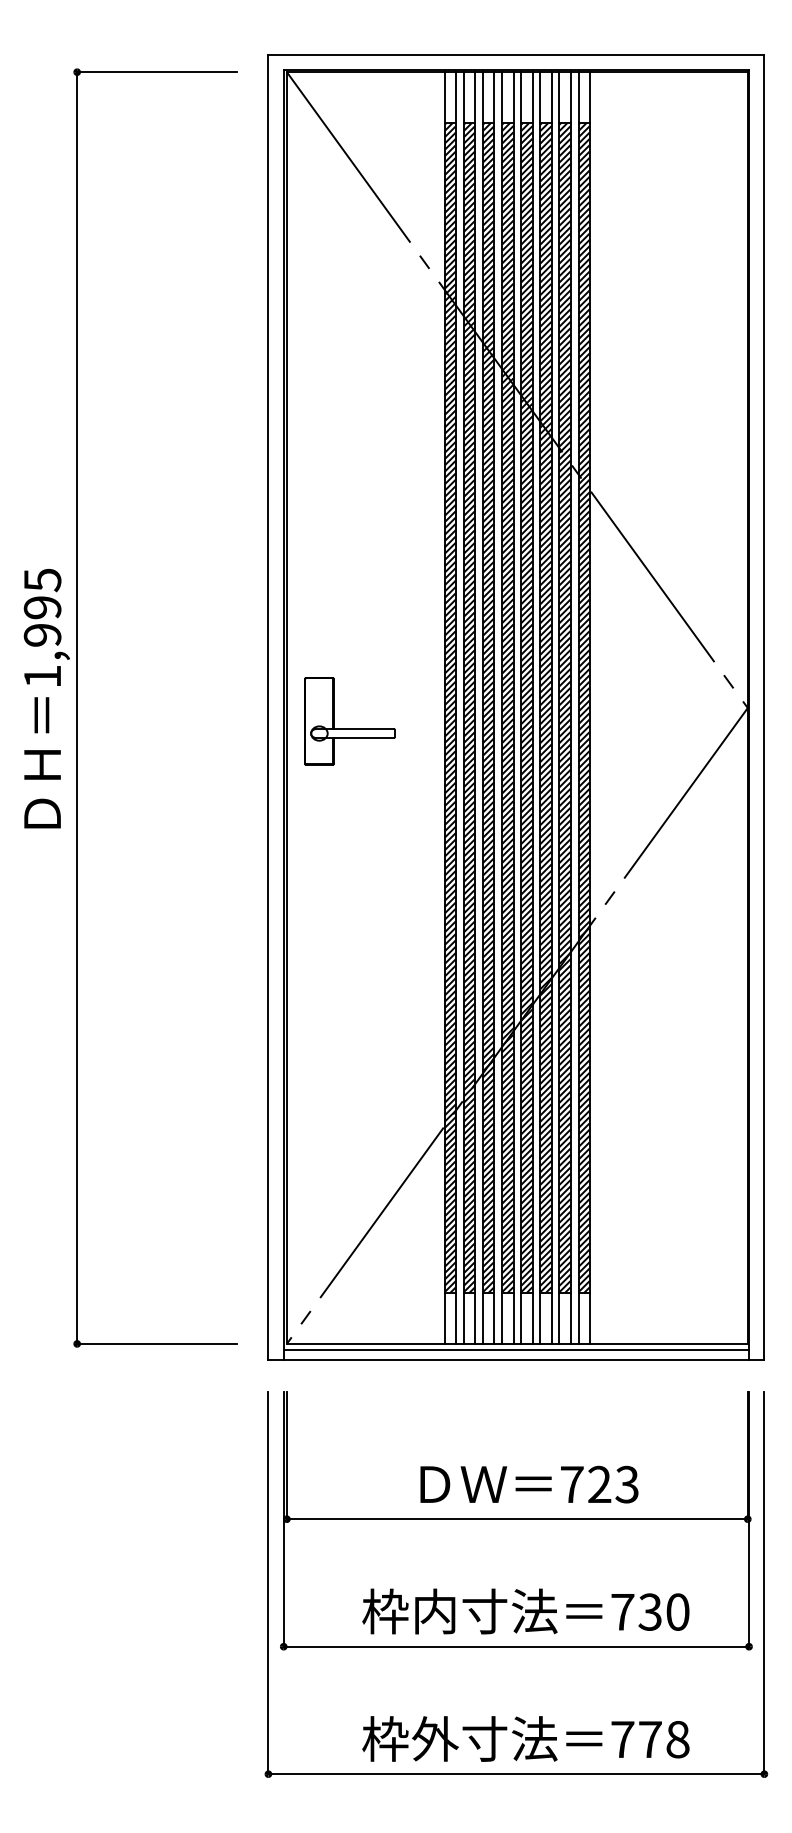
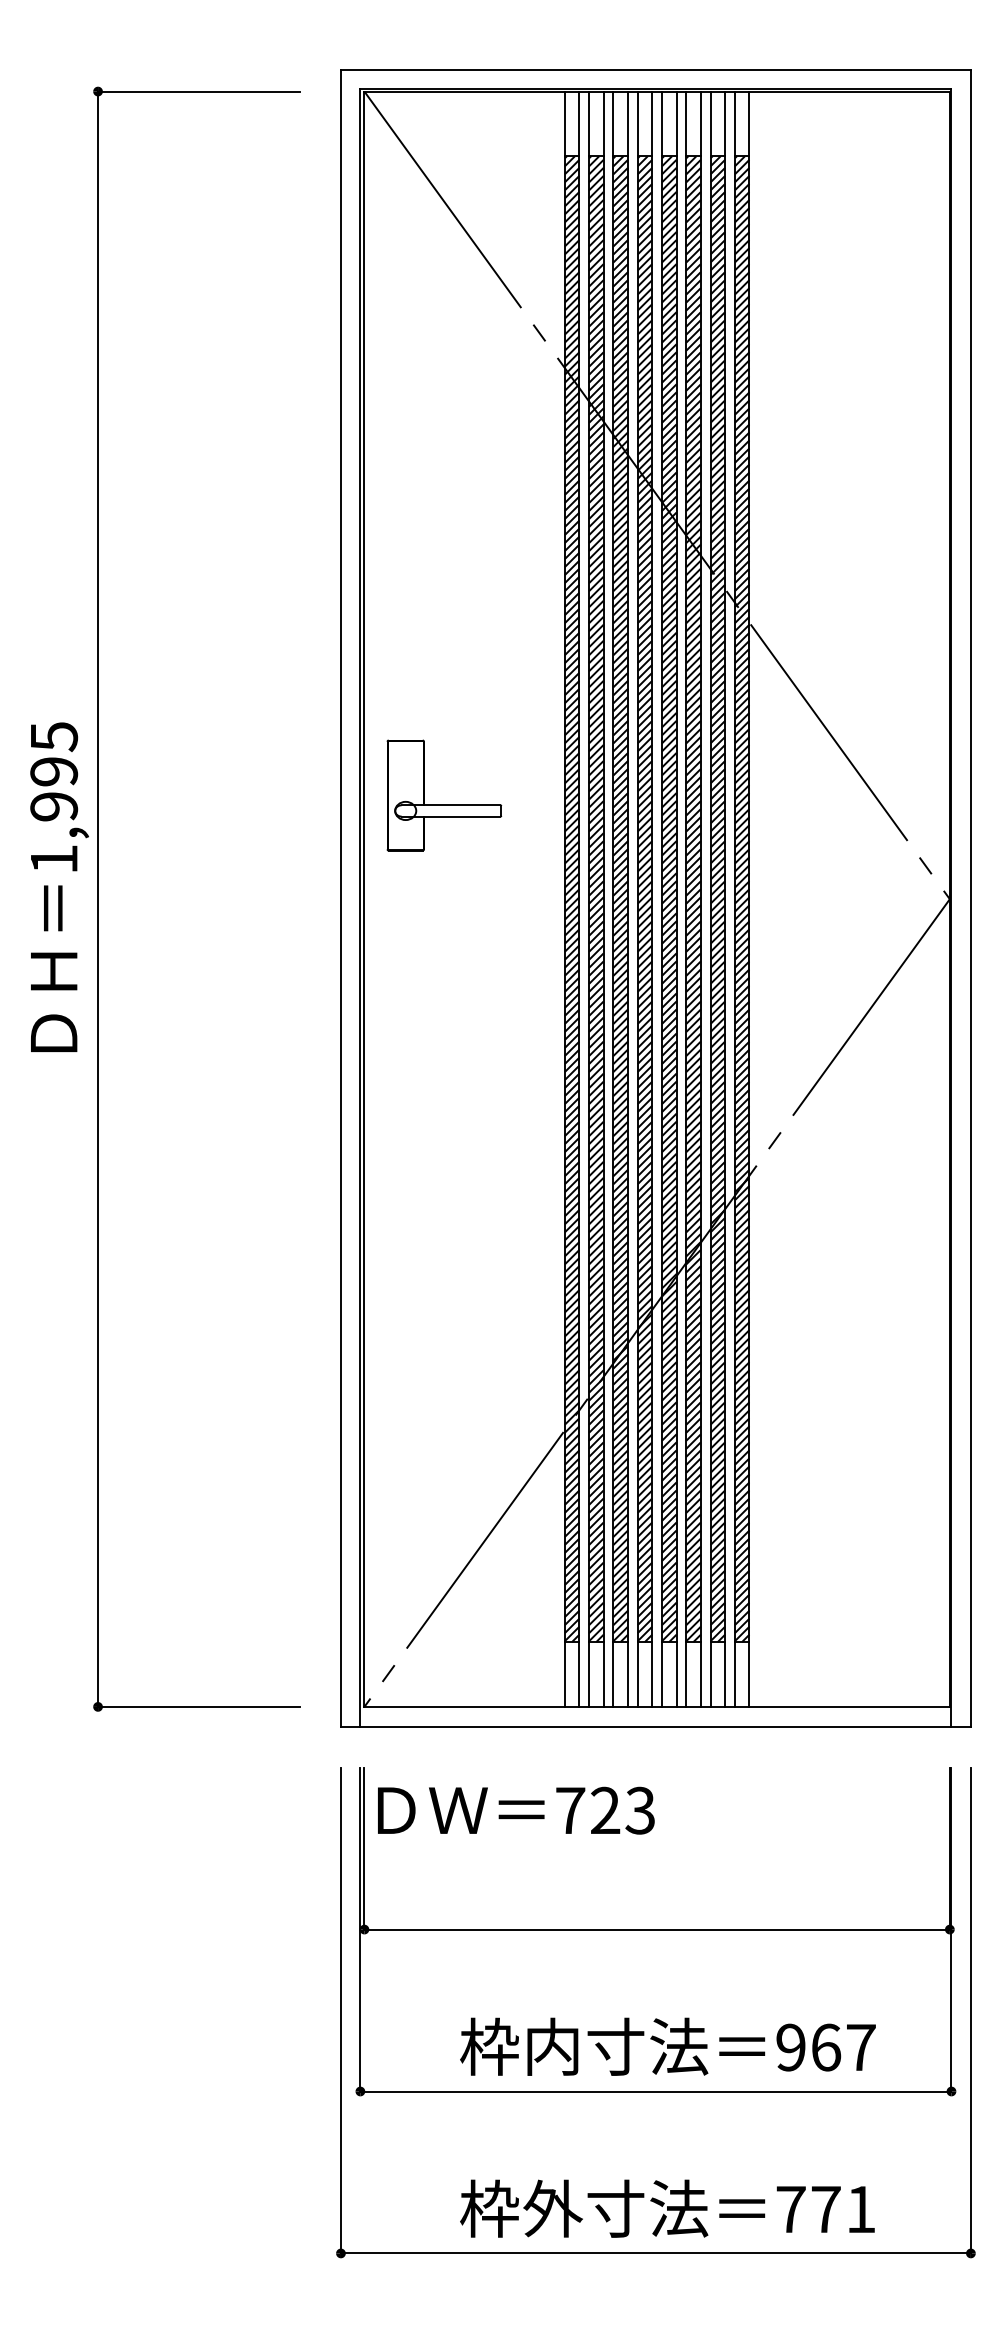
part: (349, 728) -> (443, 804), moved
line: (516, 1350) -> (656, 1715), removed
text: (529, 1484) -> (516, 1810), moved
text: (650, 1611) -> (826, 2046), 730 -> 967
text: (677, 1739) -> (860, 2209), 778 -> 771

